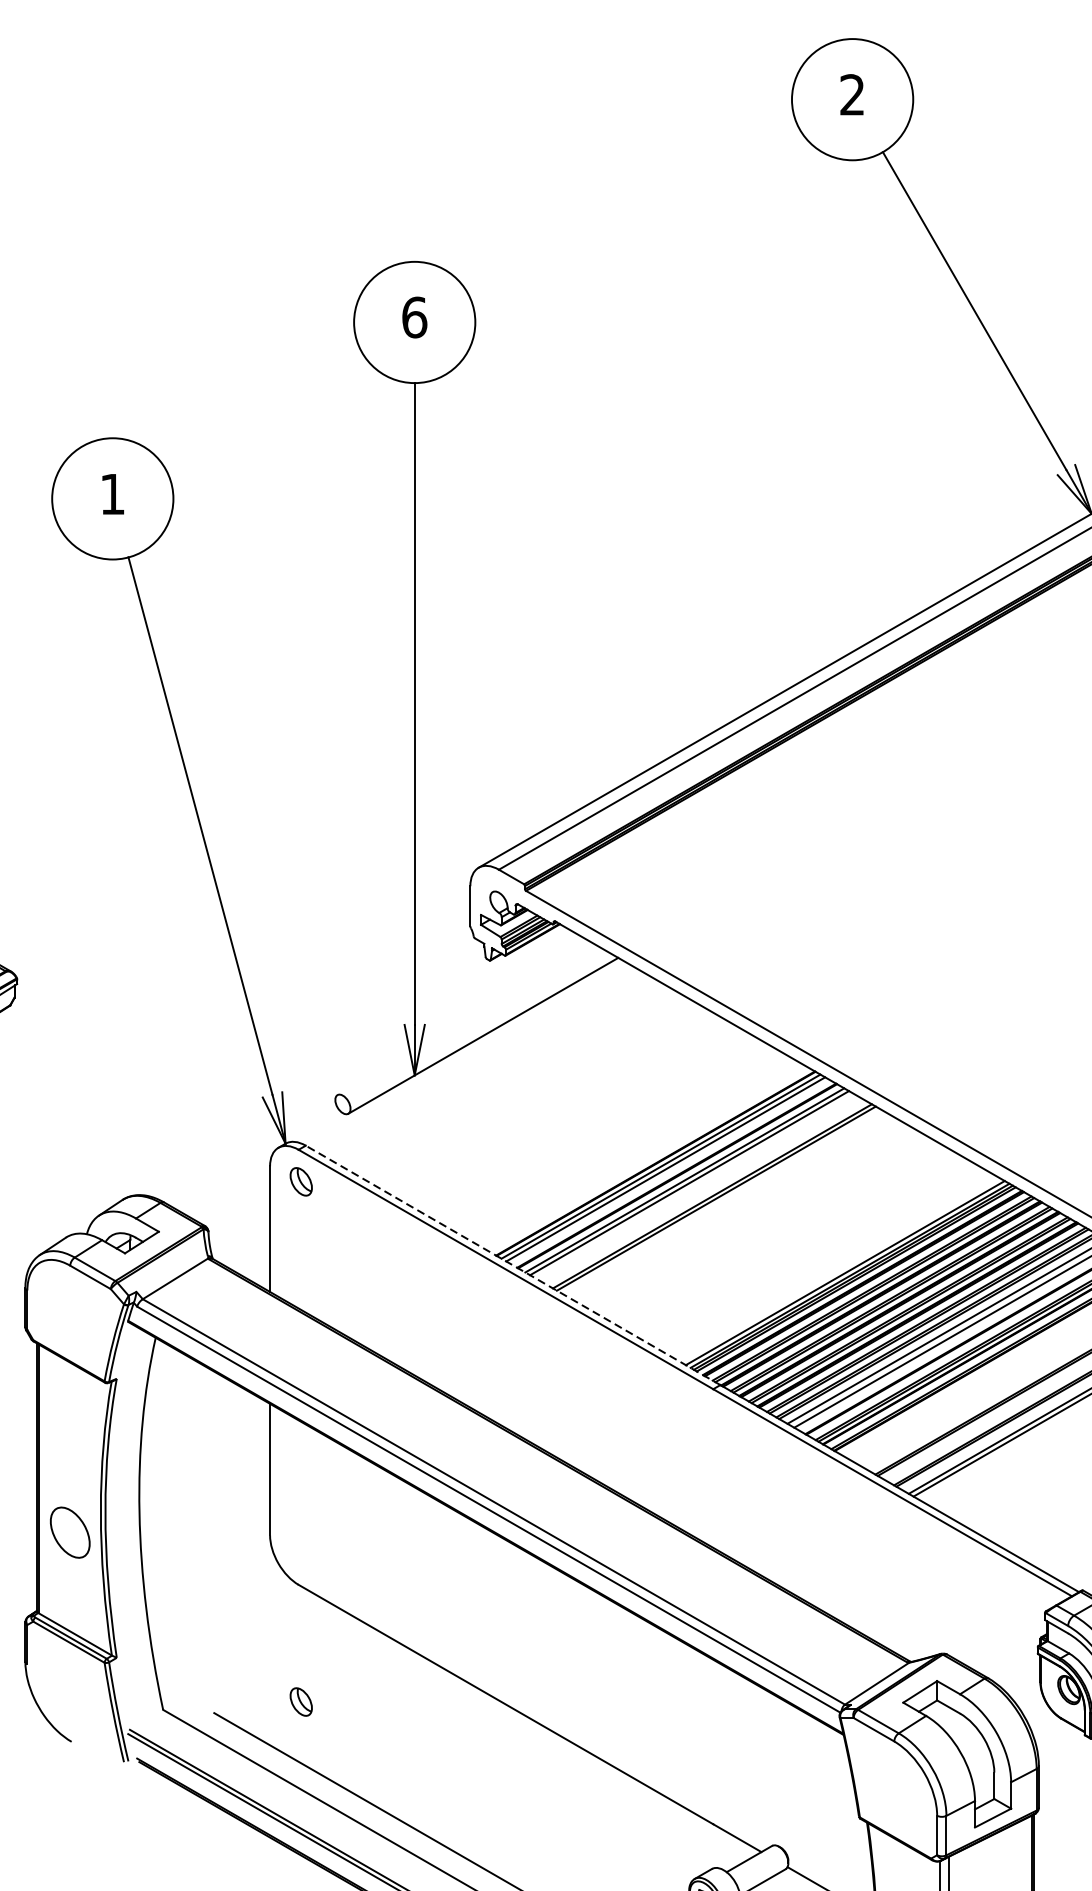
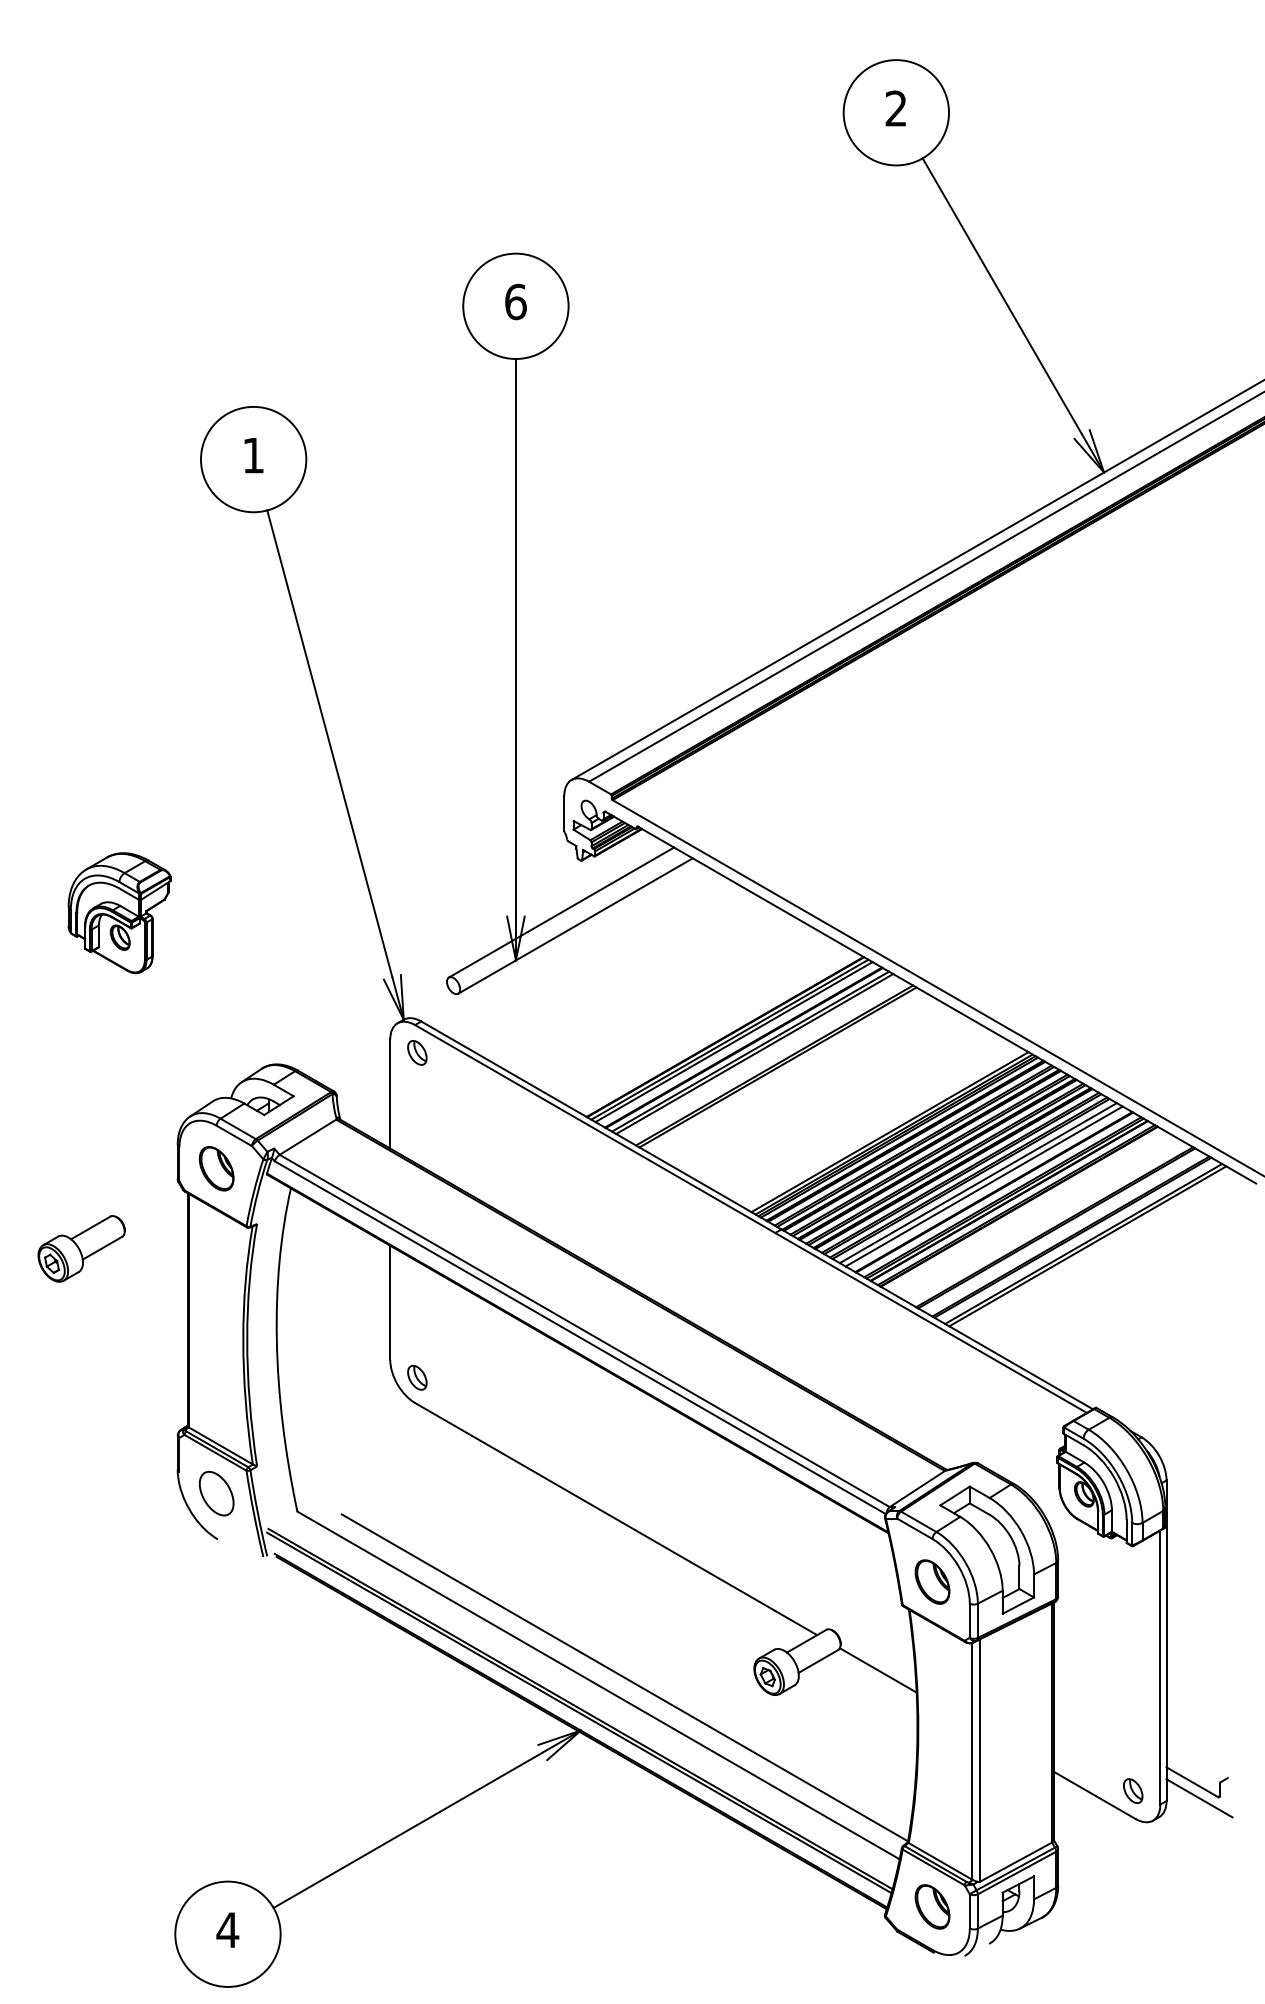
line: (467, 1020) -> (561, 912), added
line: (513, 1265) -> (601, 1125), dashed -> solid
part: (70, 1314) -> (216, 1168), added
part: (70, 1532) -> (216, 1493), moved
part: (301, 1701) -> (417, 1377), moved
part: (894, 1790) -> (932, 1581), added

